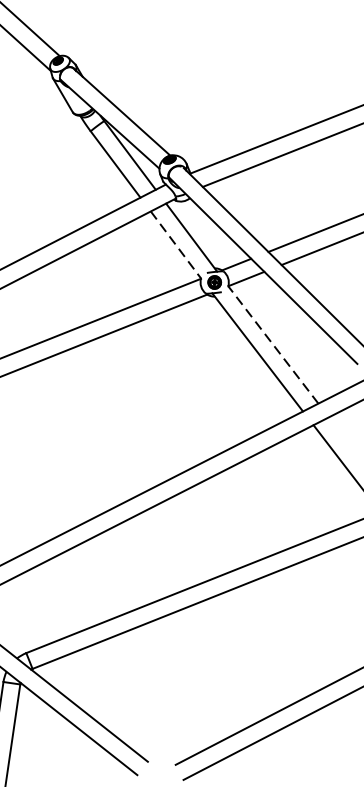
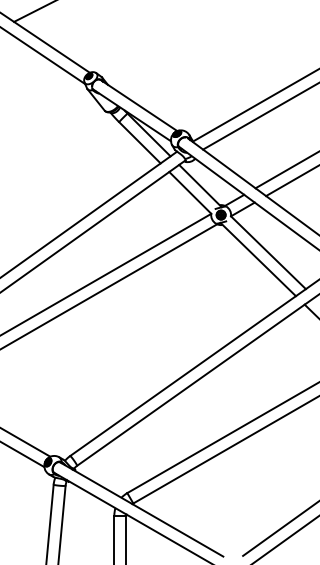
line: (176, 244) -> (190, 192), dashed -> solid
line: (273, 344) -> (268, 252), dashed -> solid

